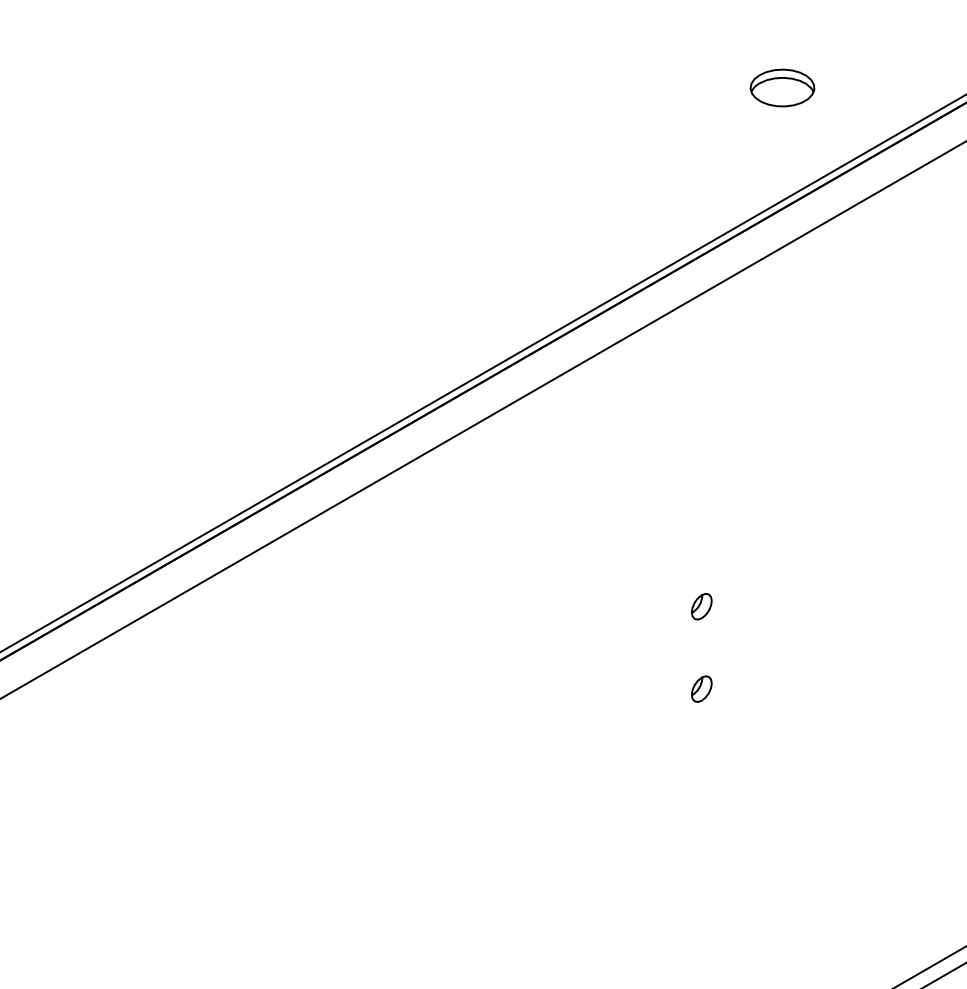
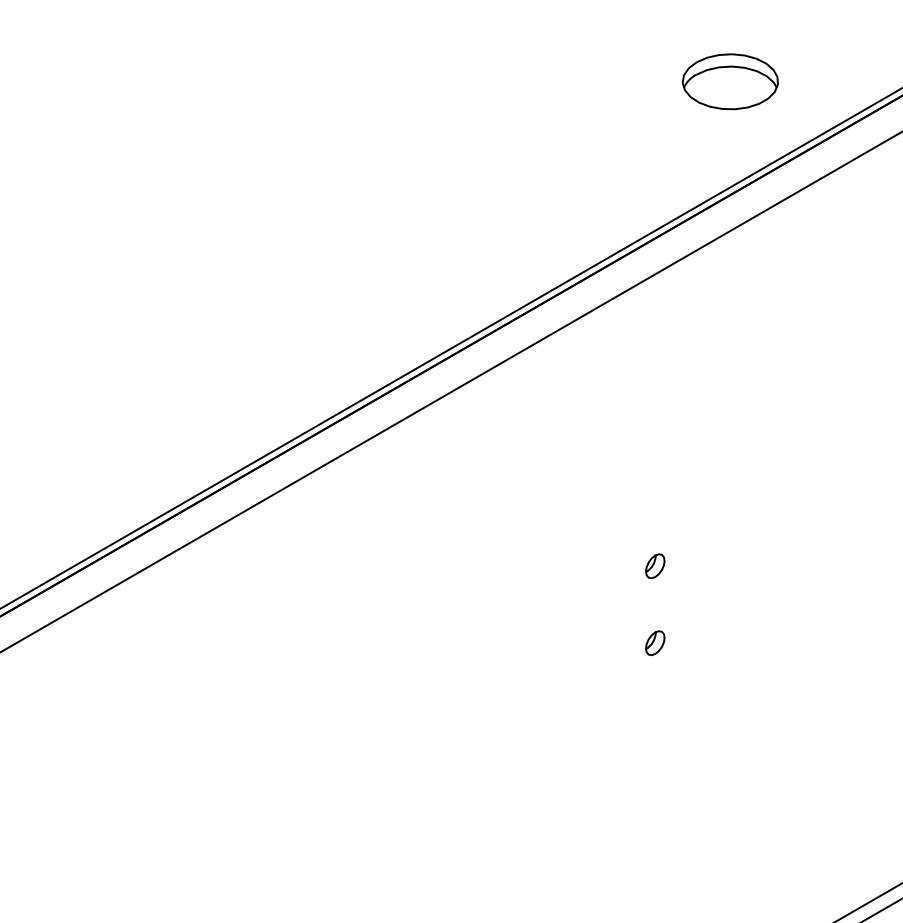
part: (782, 88) -> (730, 82), size x1.6

